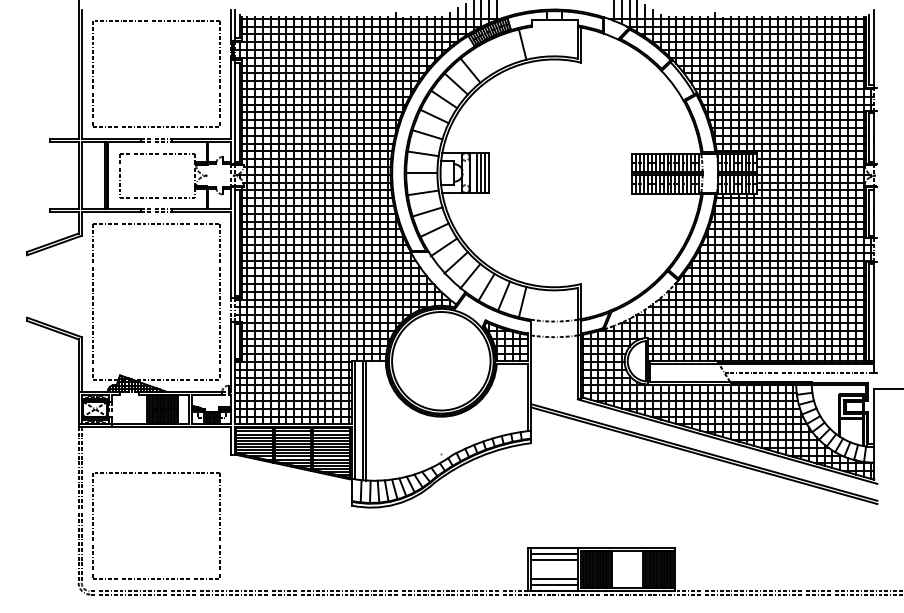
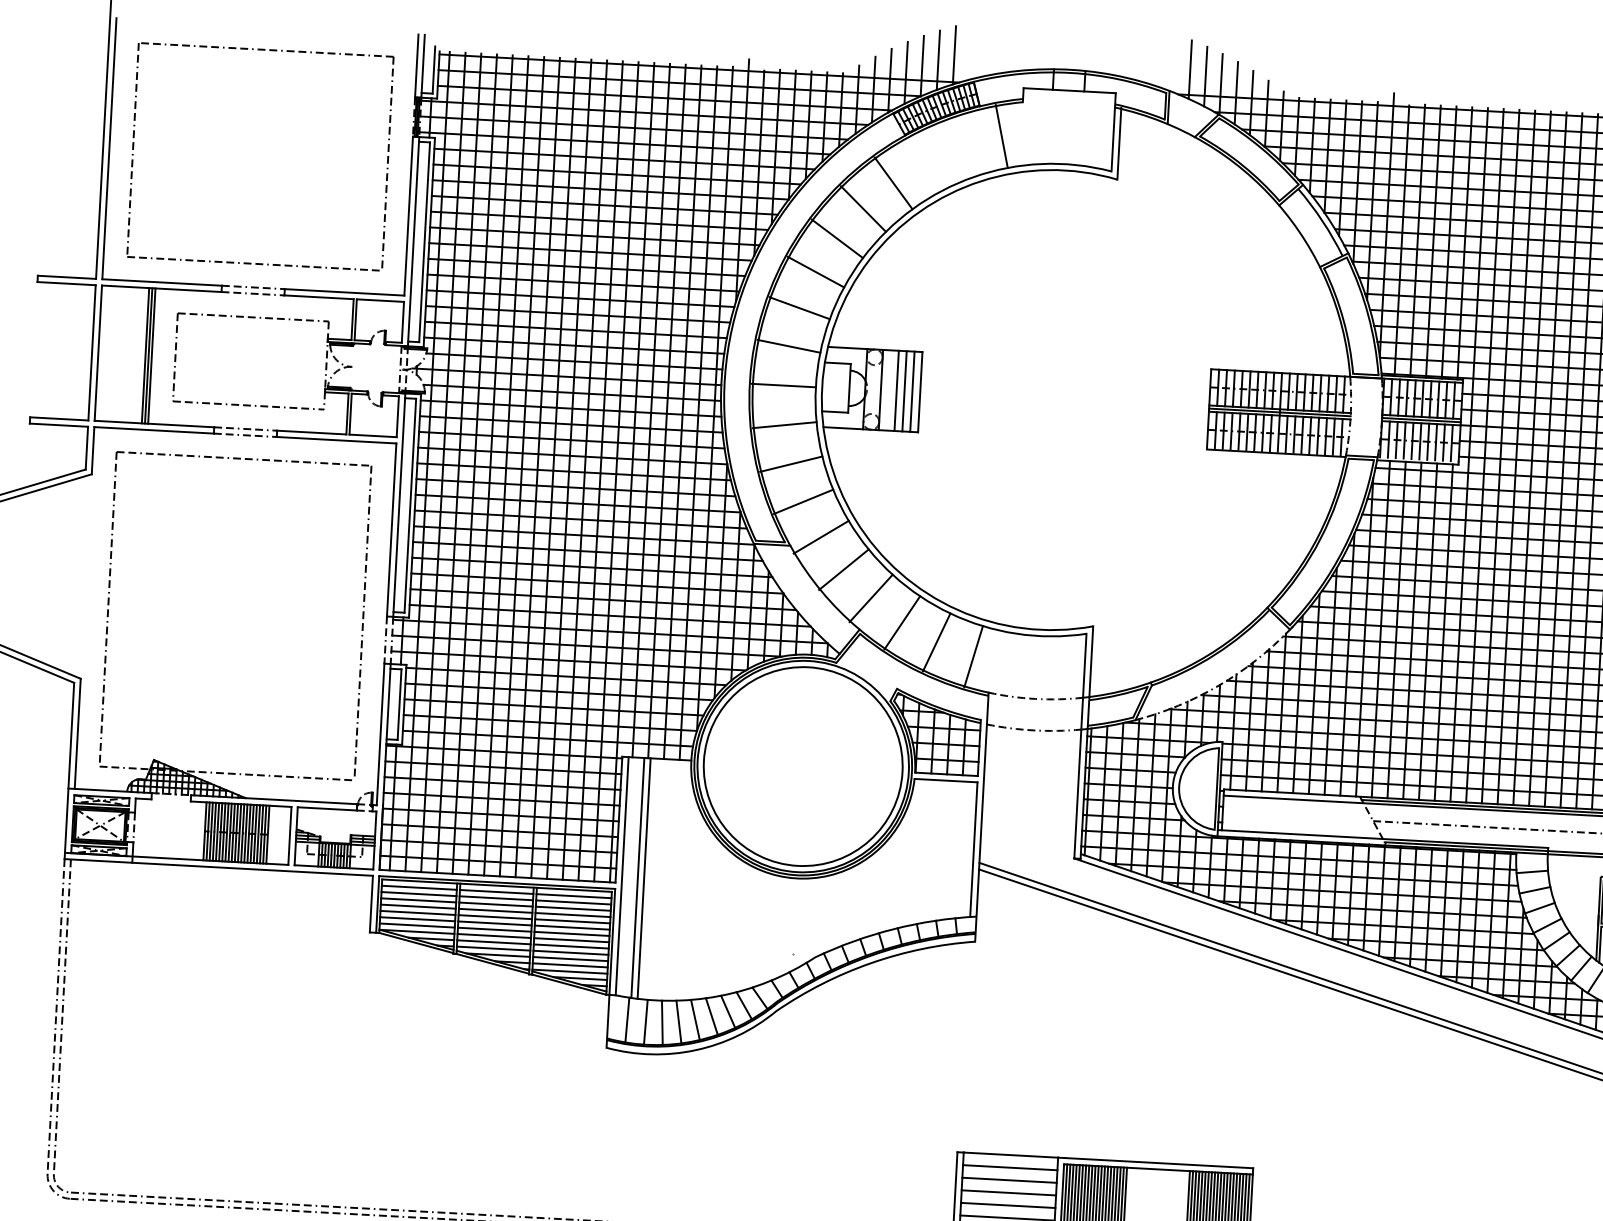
part: (155, 473) -> (214, 961), removed
line: (554, 566) -> (1009, 1192), added
line: (554, 572) -> (1008, 1204), added

